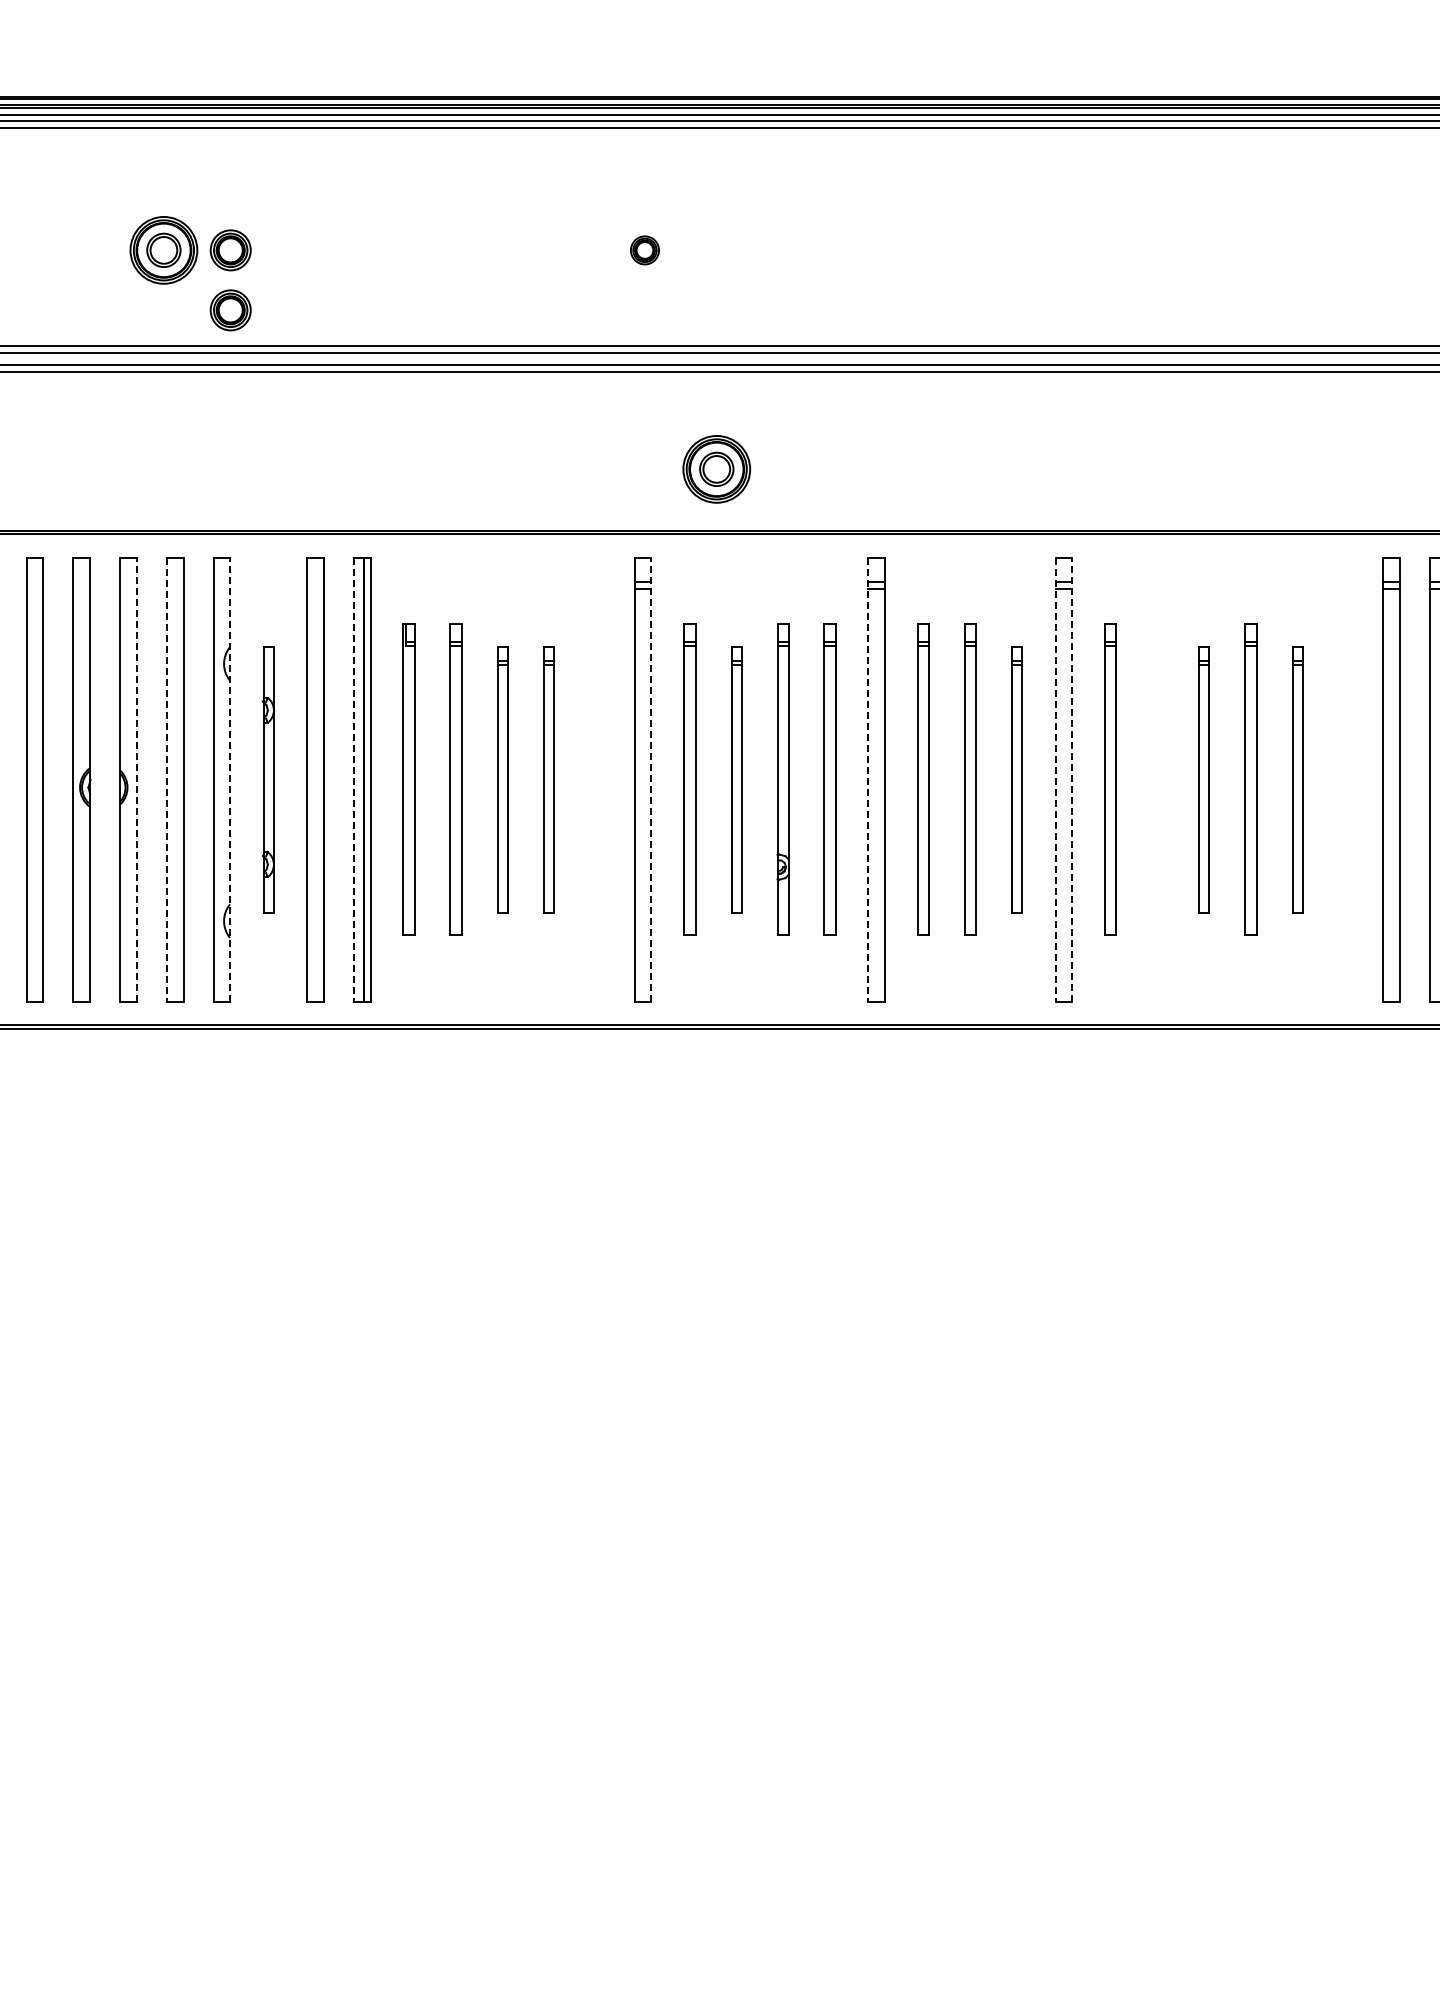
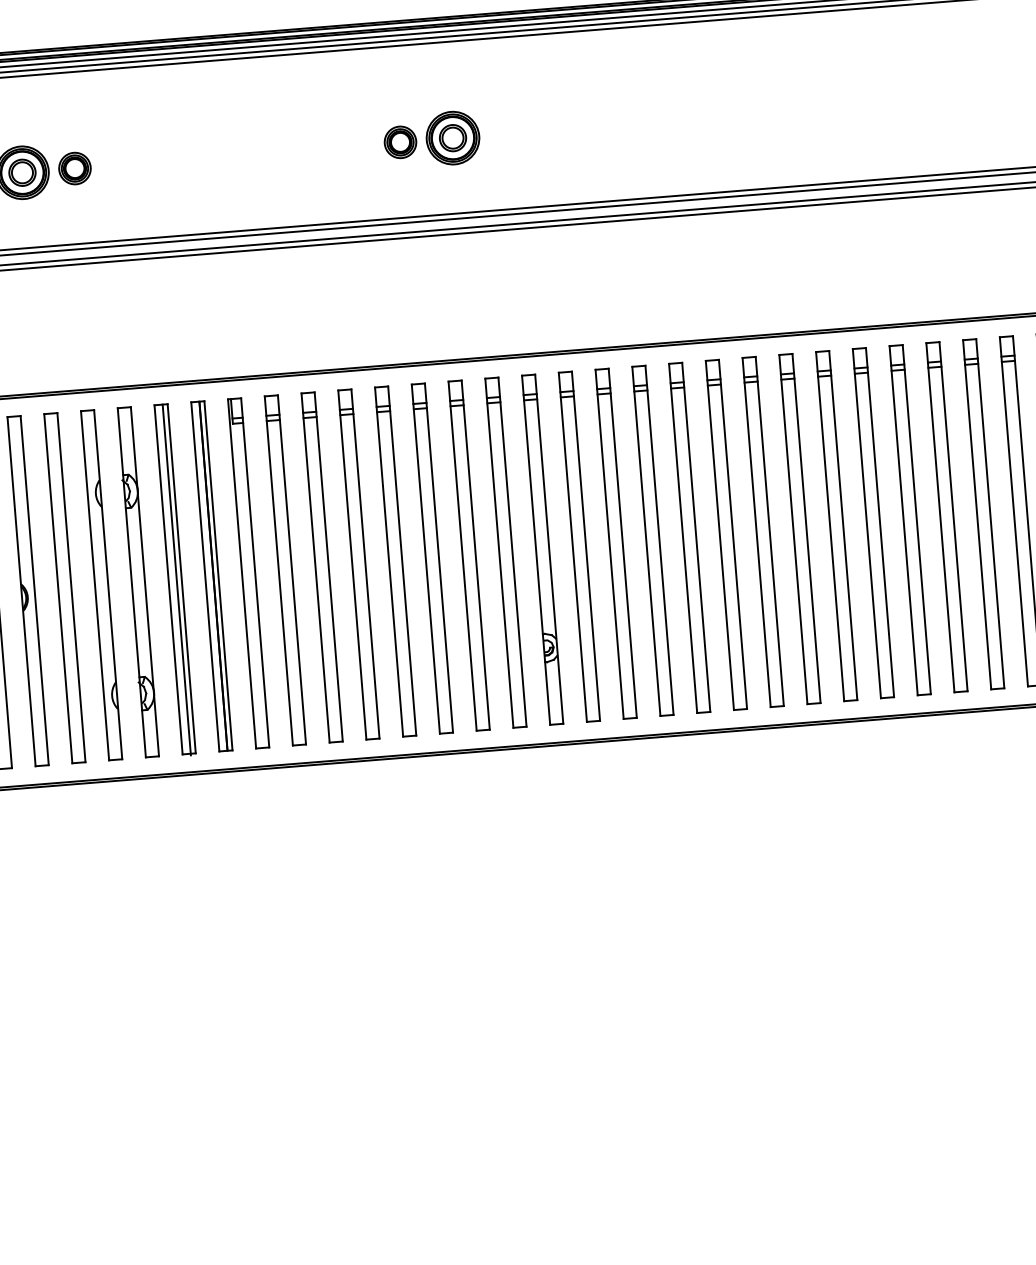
part: (644, 250) -> (400, 142), size x1.43
part: (230, 310) -> (78, 215), removed
part: (716, 469) -> (452, 138), moved
line: (136, 779) -> (34, 590), dashed -> solid
line: (230, 779) -> (108, 584), dashed -> solid
part: (268, 779) -> (138, 582), size x1.67
part: (408, 779) -> (248, 573), size x1.43
part: (455, 779) -> (285, 570), size x1.43
part: (502, 779) -> (322, 567), size x1.67
part: (549, 779) -> (358, 564), size x1.67
part: (596, 779) -> (395, 561), added
line: (651, 779) -> (439, 557), dashed -> solid
part: (689, 779) -> (468, 555), size x1.43
part: (736, 779) -> (505, 552), size x1.67
part: (783, 779) -> (542, 549), size x1.43
part: (829, 779) -> (578, 546), size x1.43
part: (923, 779) -> (652, 540), size x1.43
part: (970, 779) -> (689, 537), size x1.43
part: (1016, 779) -> (725, 534), size x1.67
line: (1072, 779) -> (769, 531), dashed -> solid
part: (1110, 779) -> (799, 528), size x1.43
part: (1157, 779) -> (836, 525), added
part: (1204, 779) -> (873, 522), size x1.67
part: (1250, 779) -> (909, 519), size x1.43
part: (1297, 779) -> (946, 516), size x1.67
part: (1344, 779) -> (983, 513), added
line: (166, 780) -> (58, 589), dashed -> solid
line: (317, 780) -> (176, 579), added
line: (354, 780) -> (205, 577), dashed -> solid
line: (868, 780) -> (609, 544), dashed -> solid
line: (1055, 780) -> (756, 533), dashed -> solid

